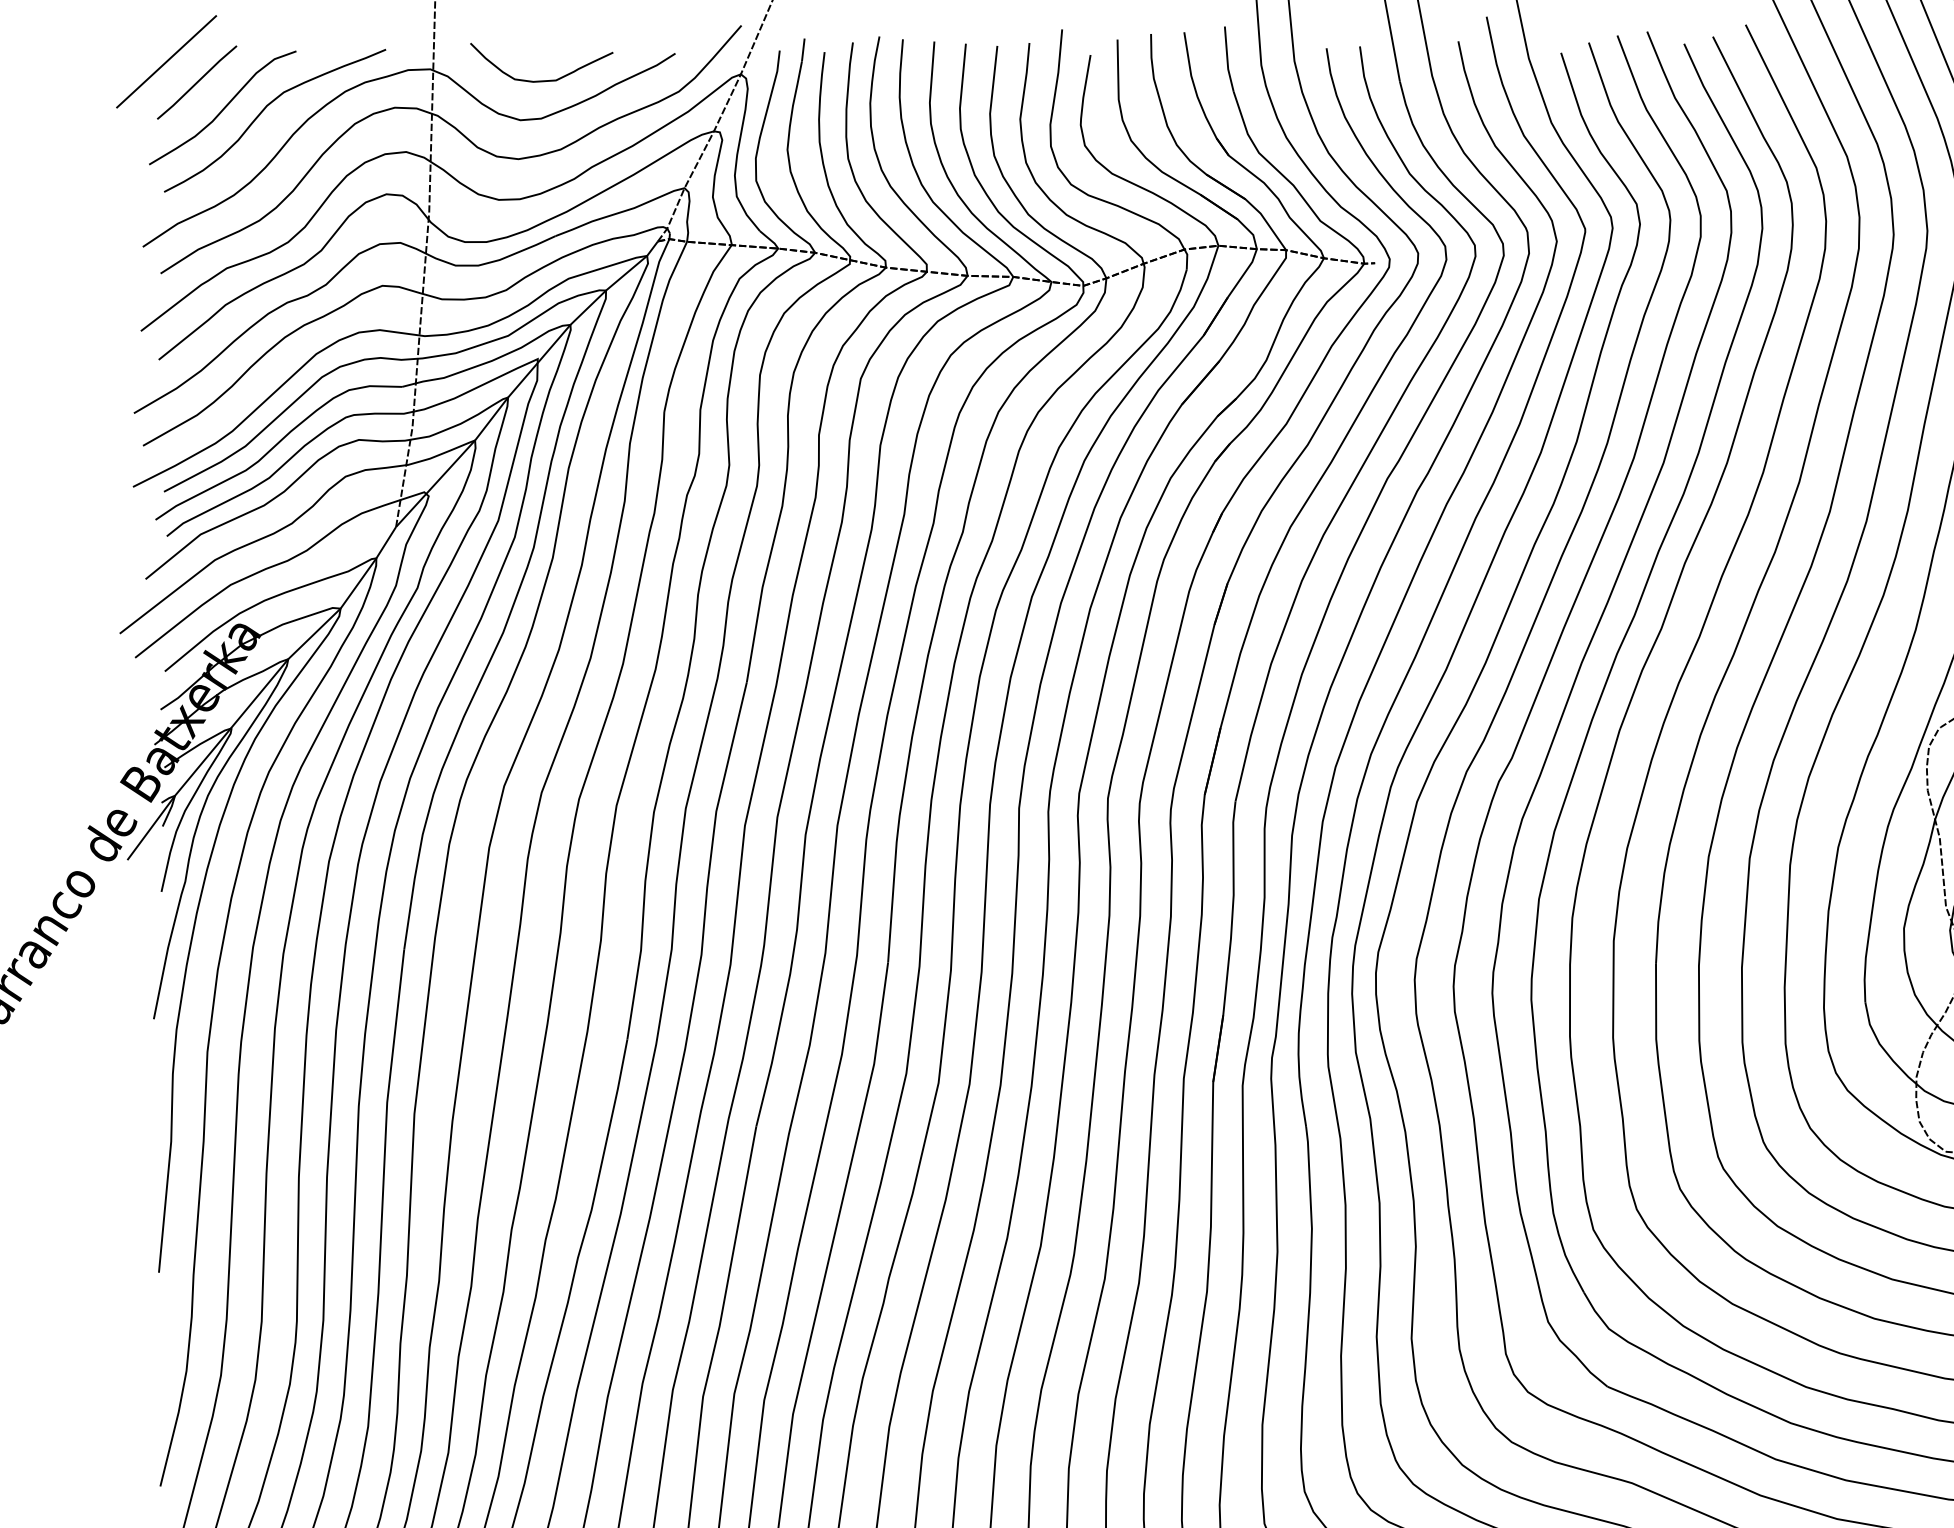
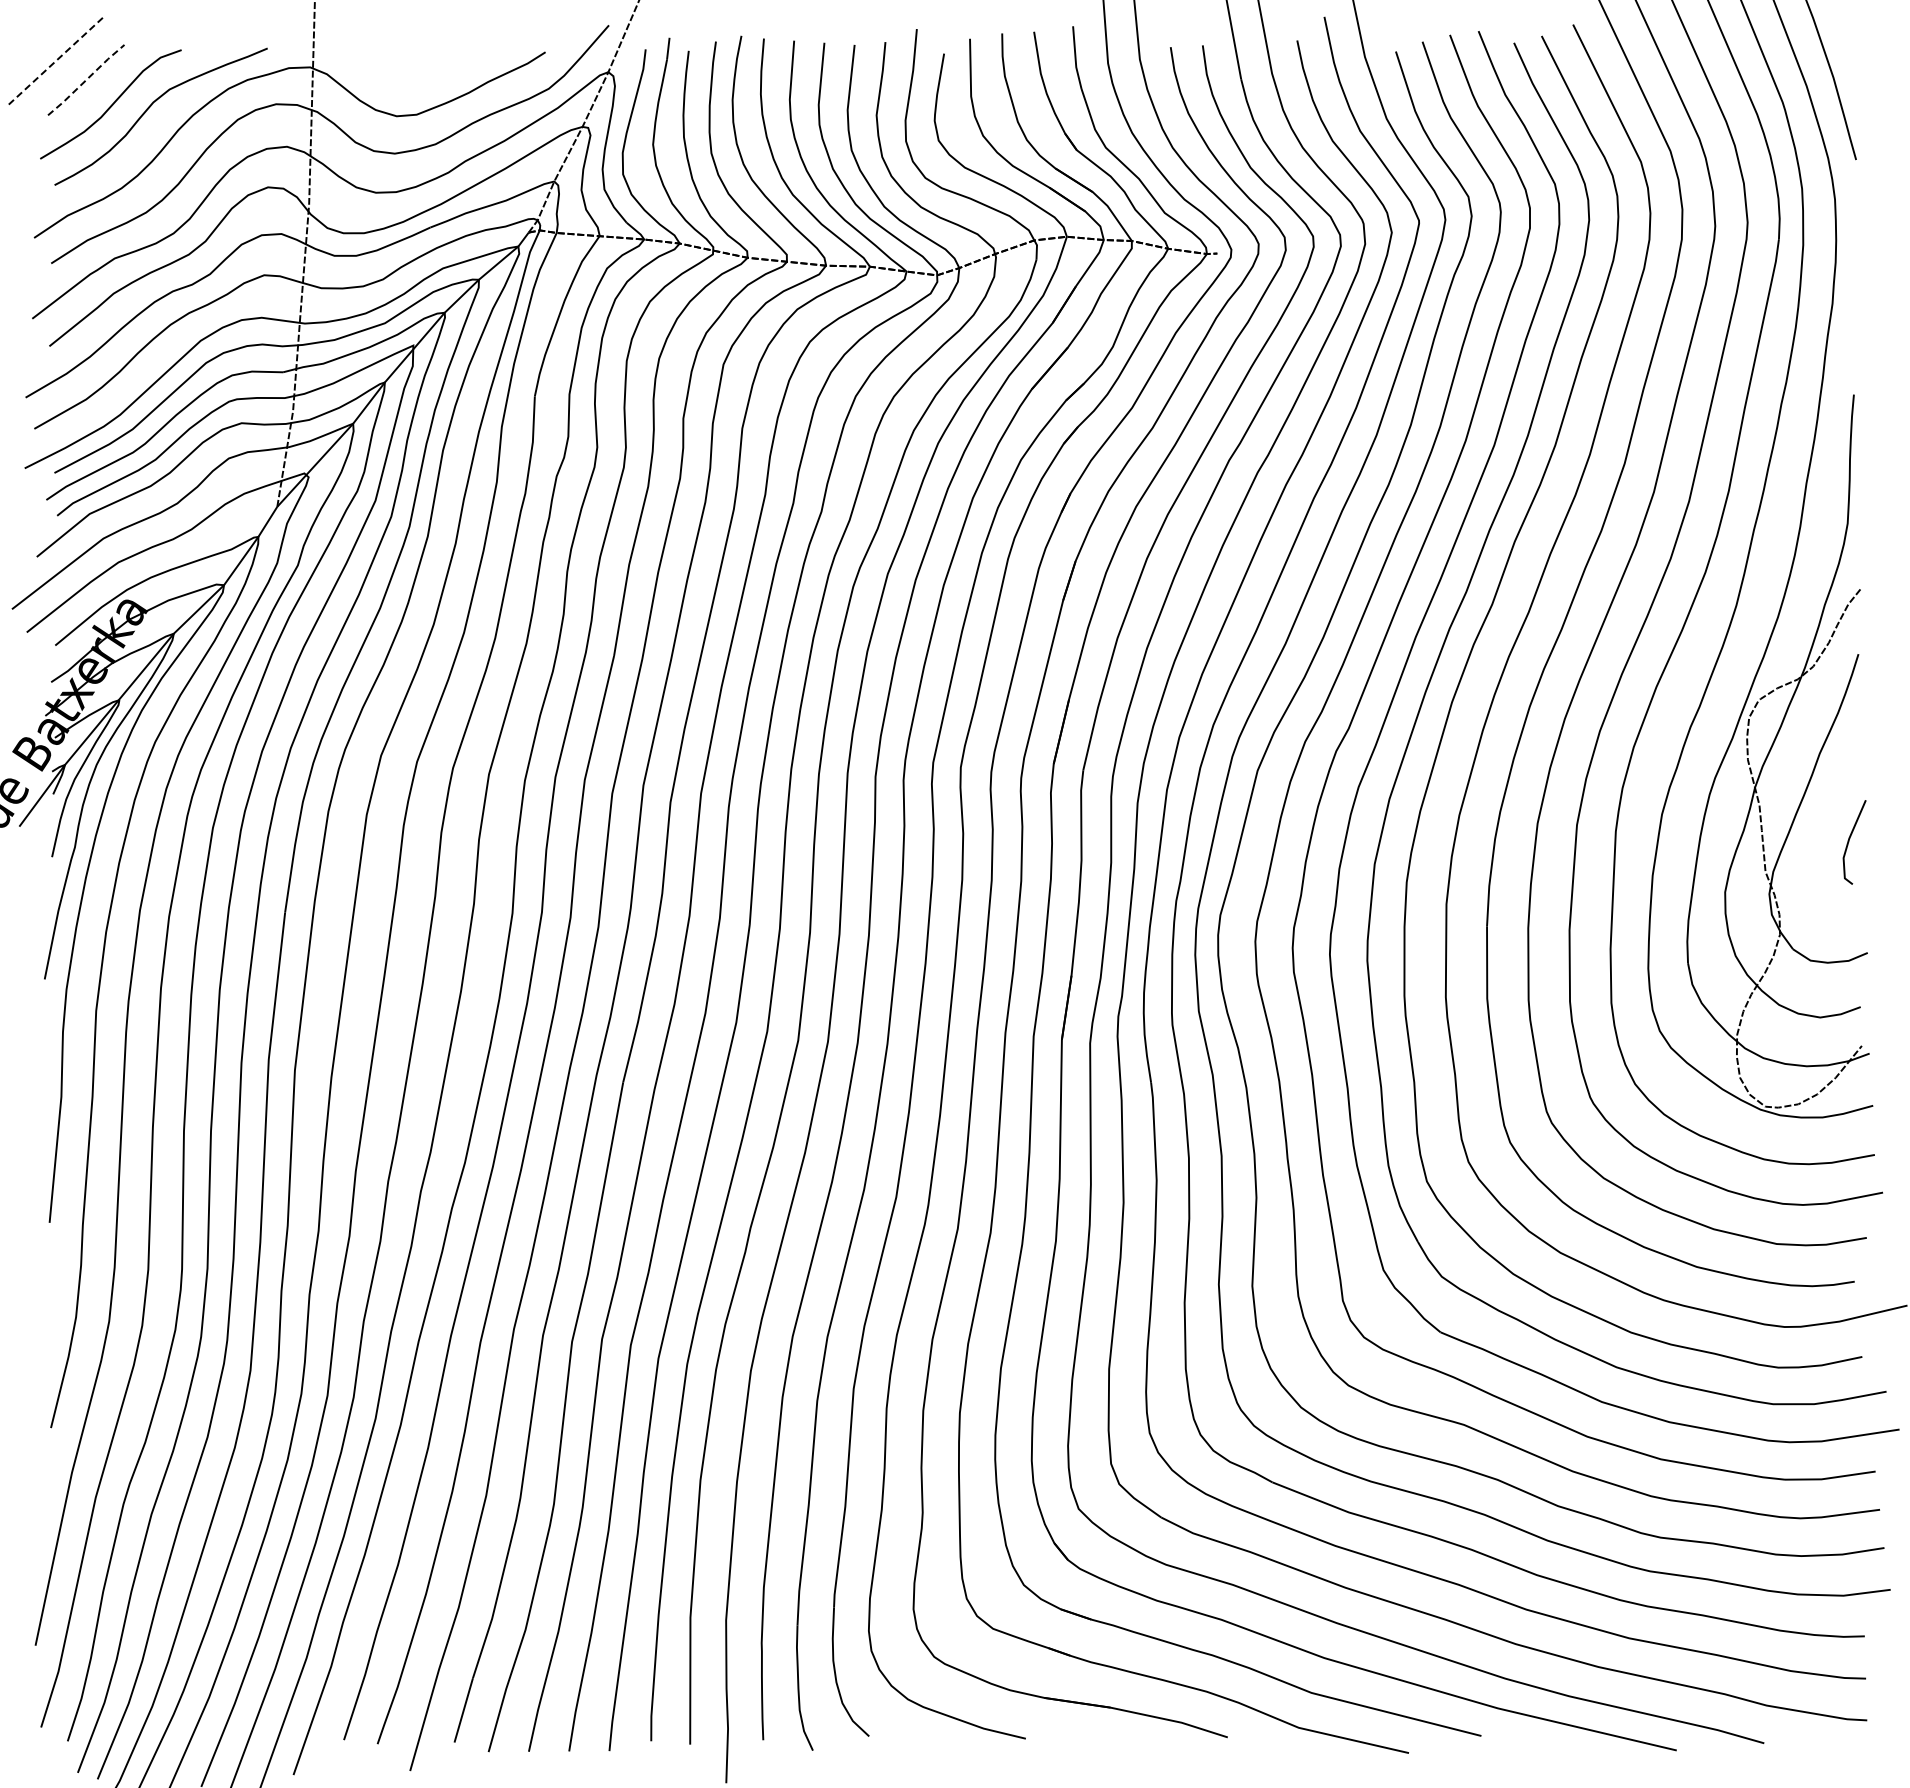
line: (166, 62) -> (56, 60), solid -> dashed
curve: (544, 79) -> (419, 77), removed
line: (197, 82) -> (86, 80), solid -> dashed

